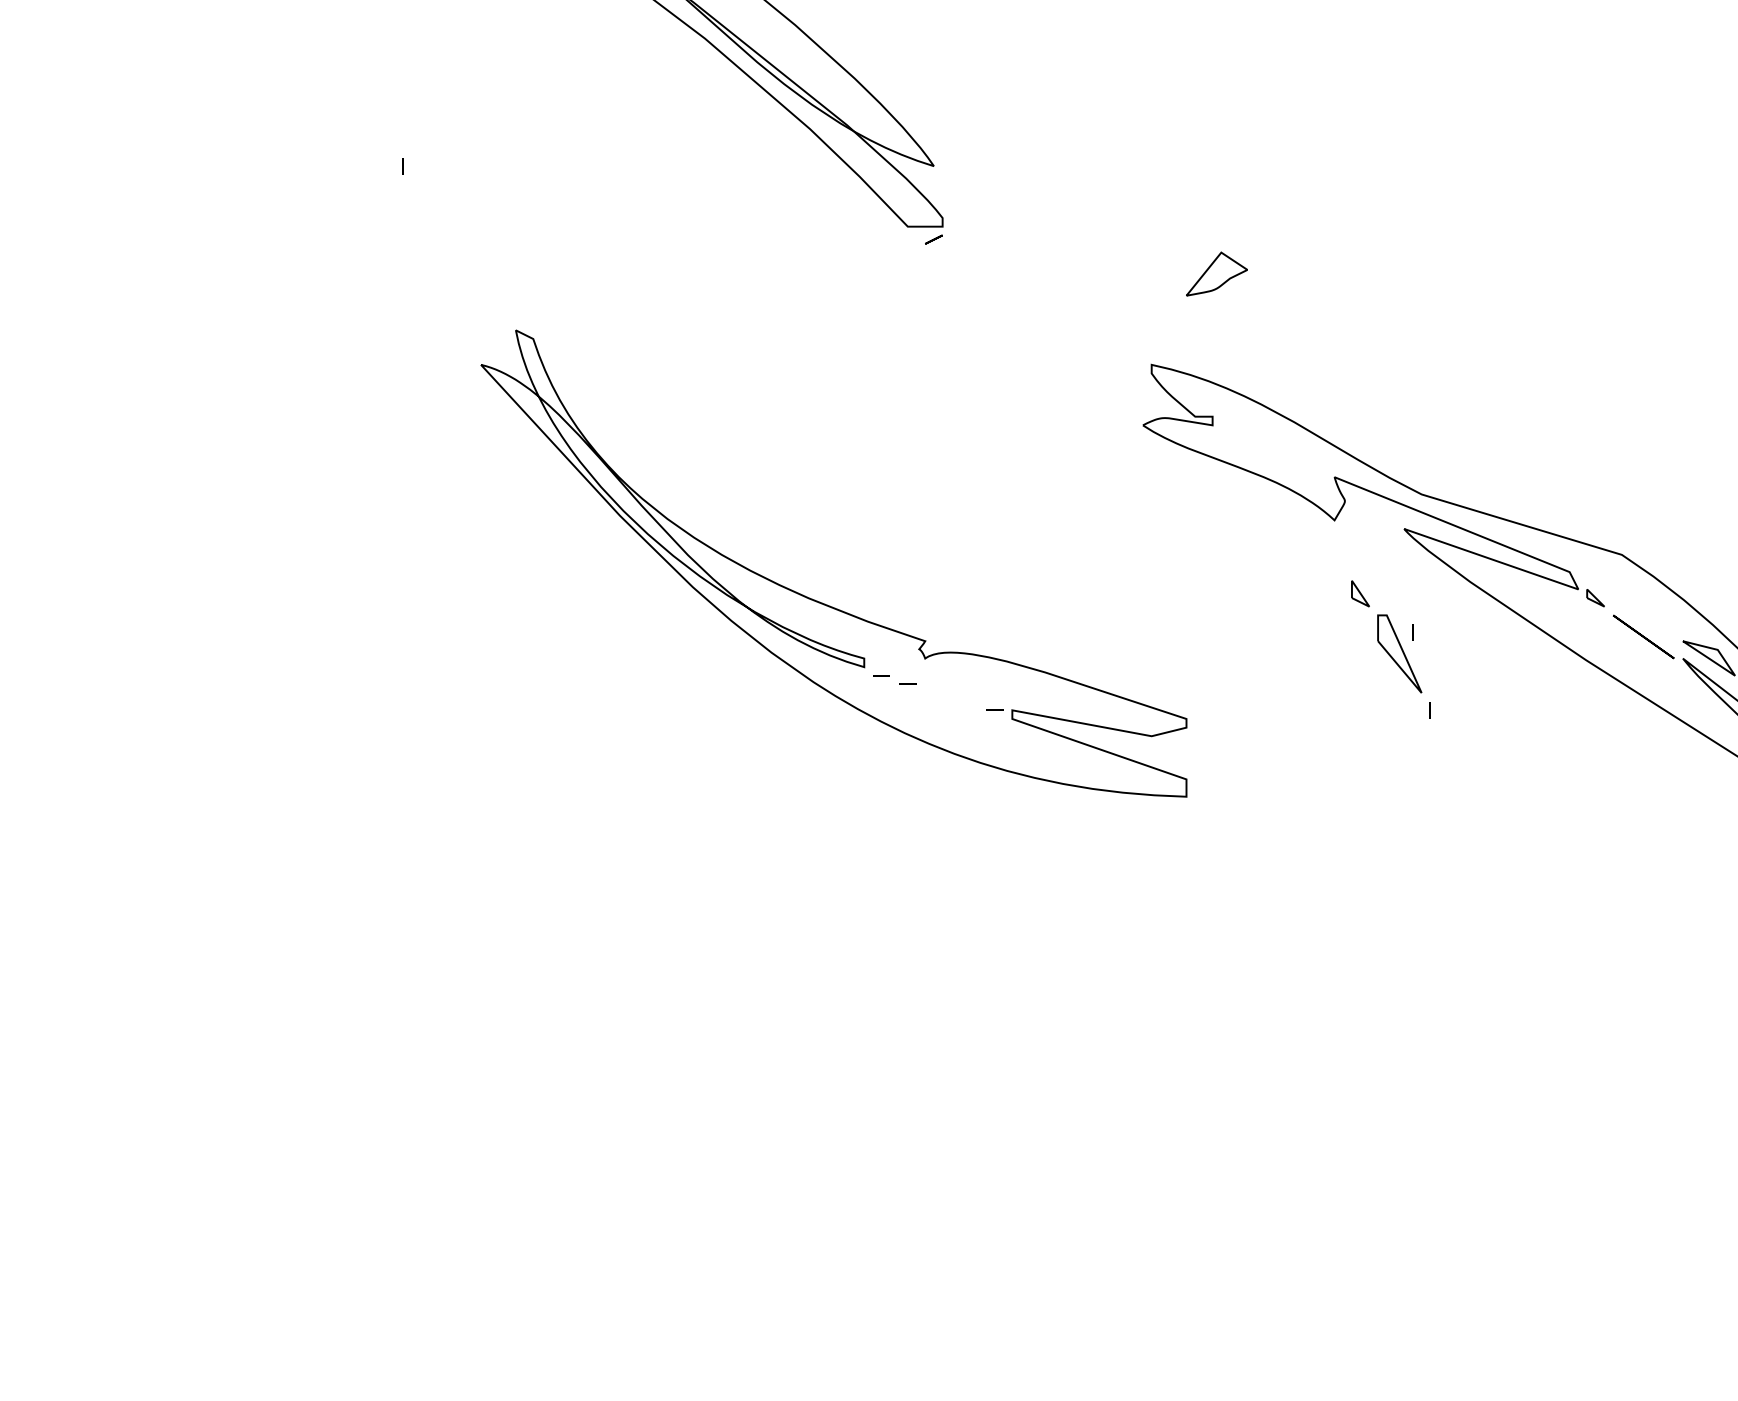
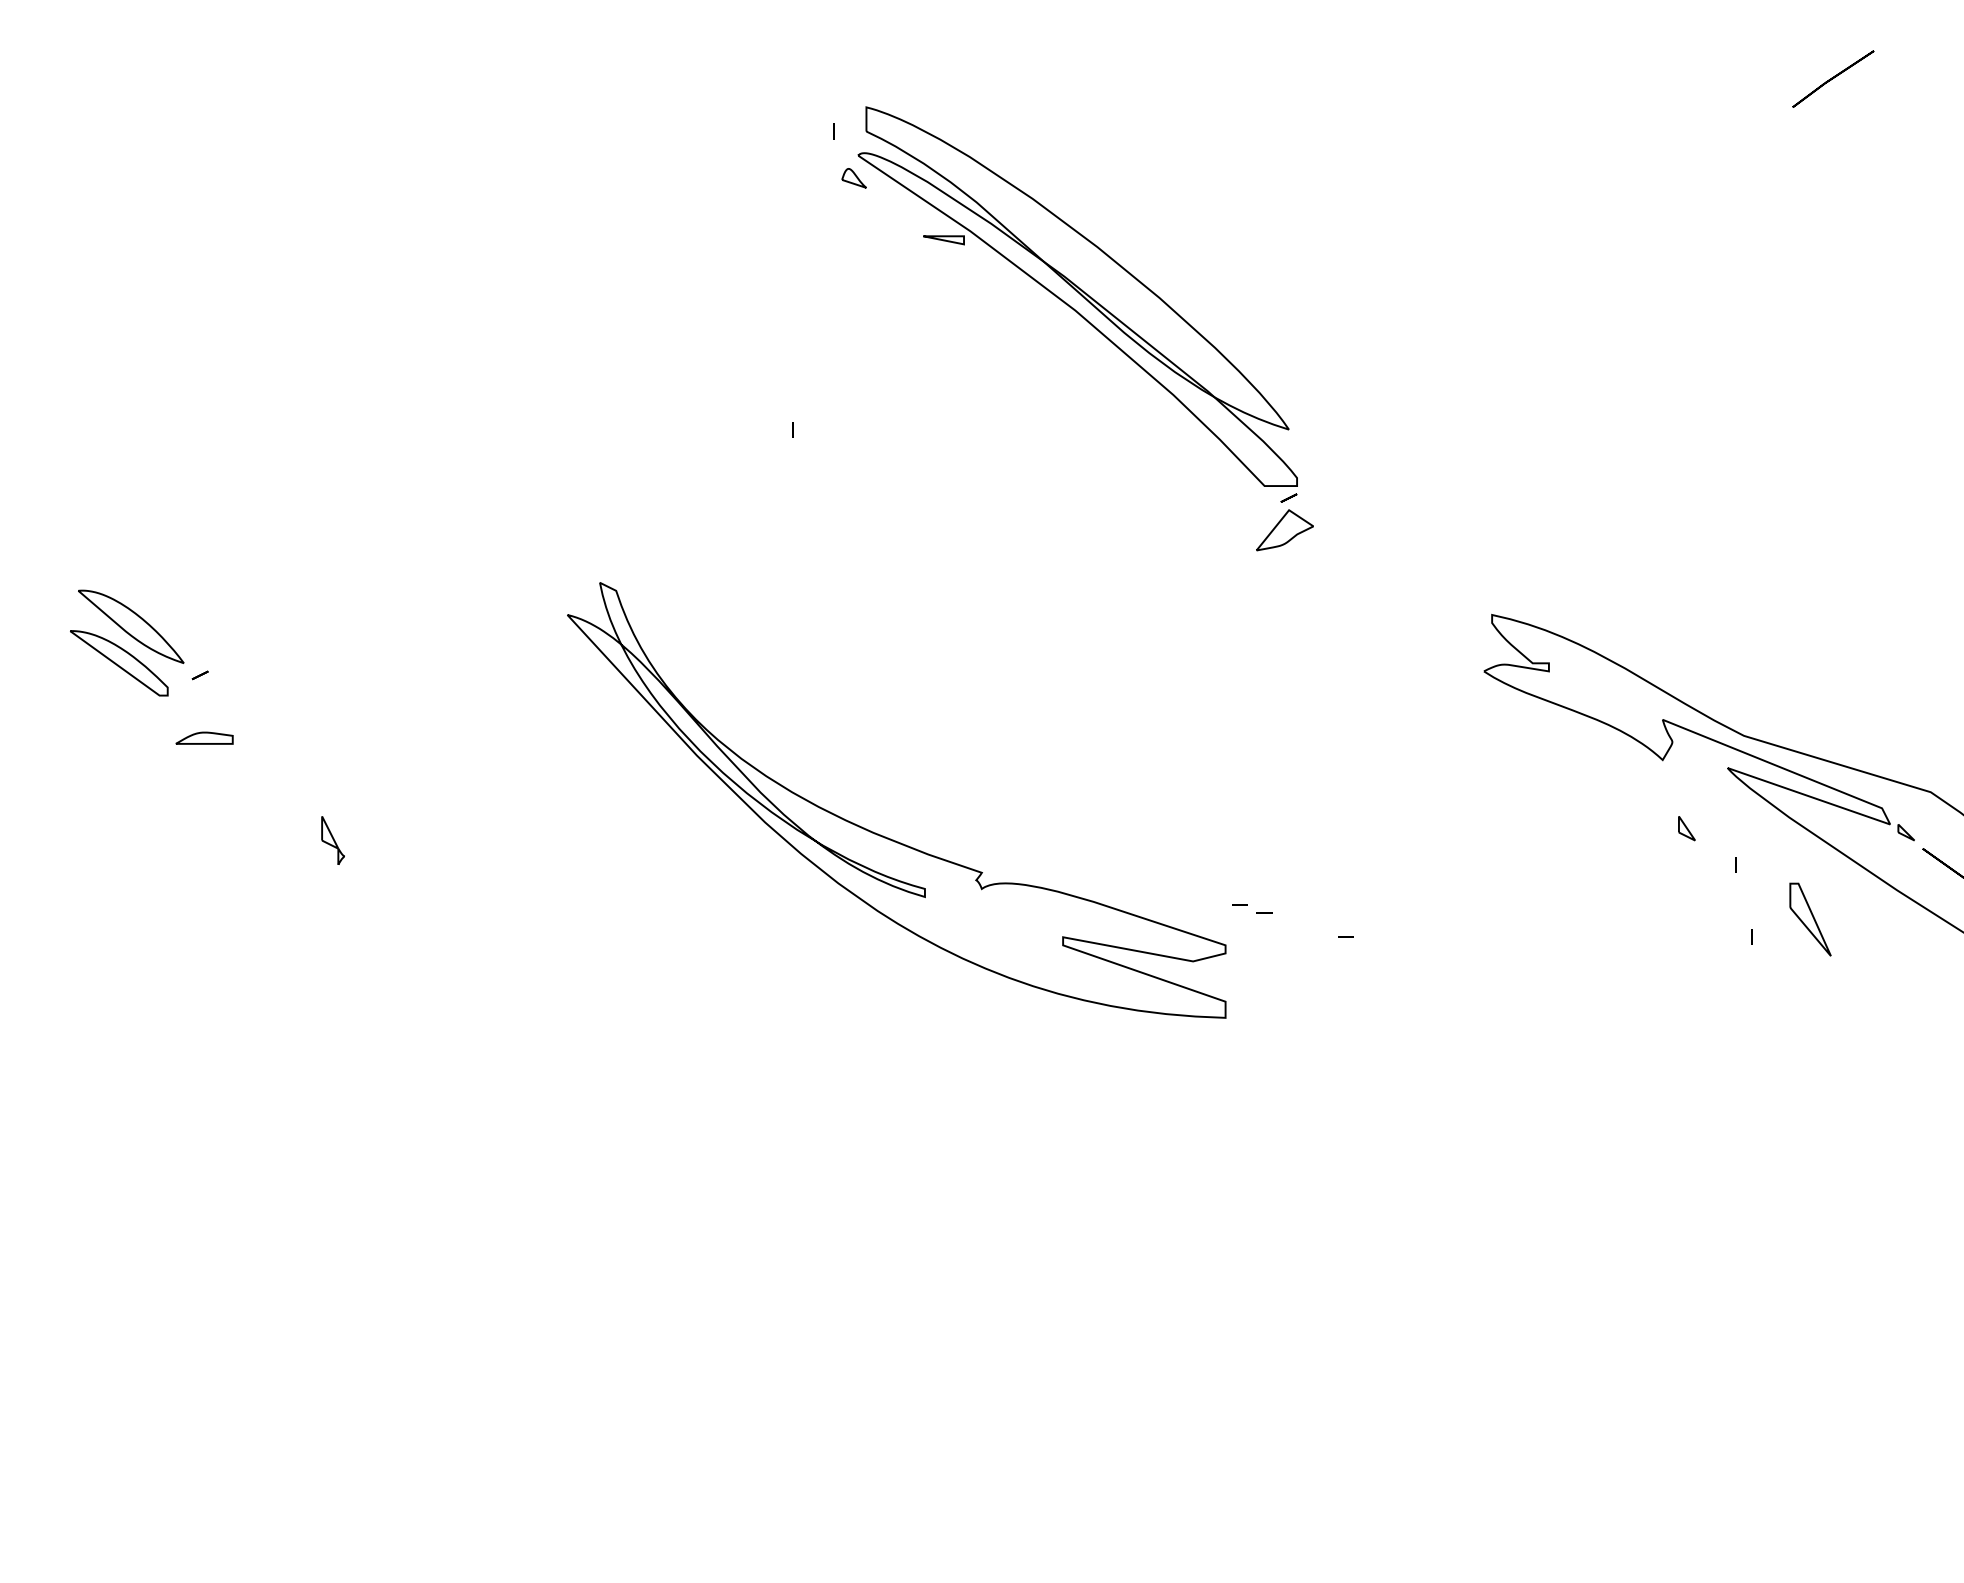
part: (1216, 274) -> (1284, 530), moved
part: (819, 601) -> (883, 835), moved
part: (1399, 653) -> (1810, 919), moved

